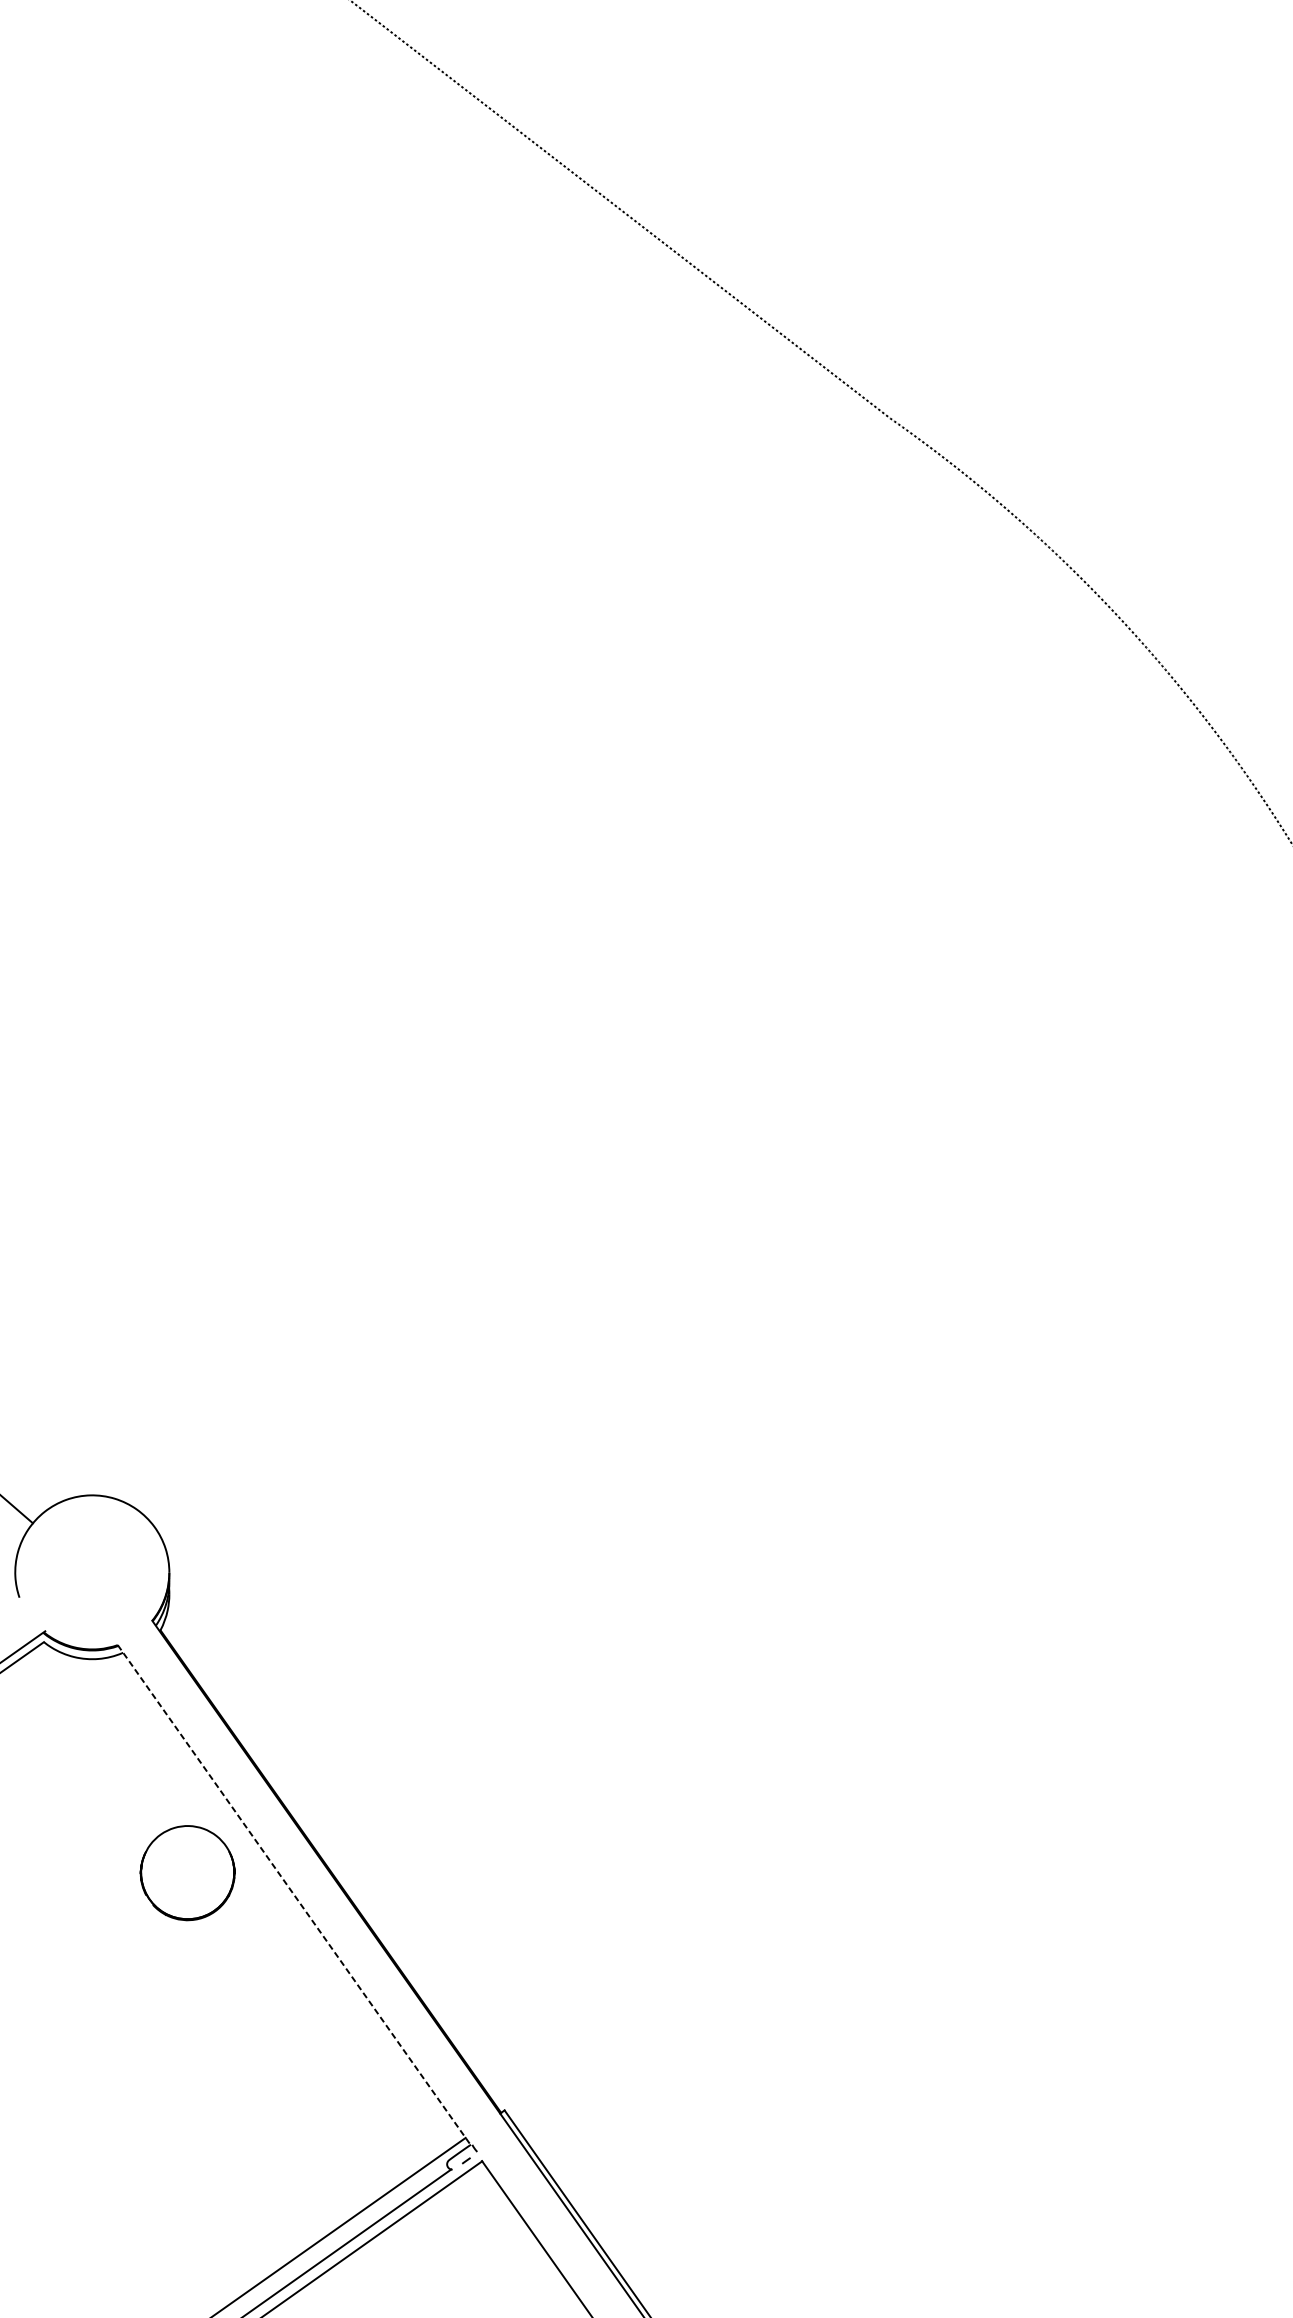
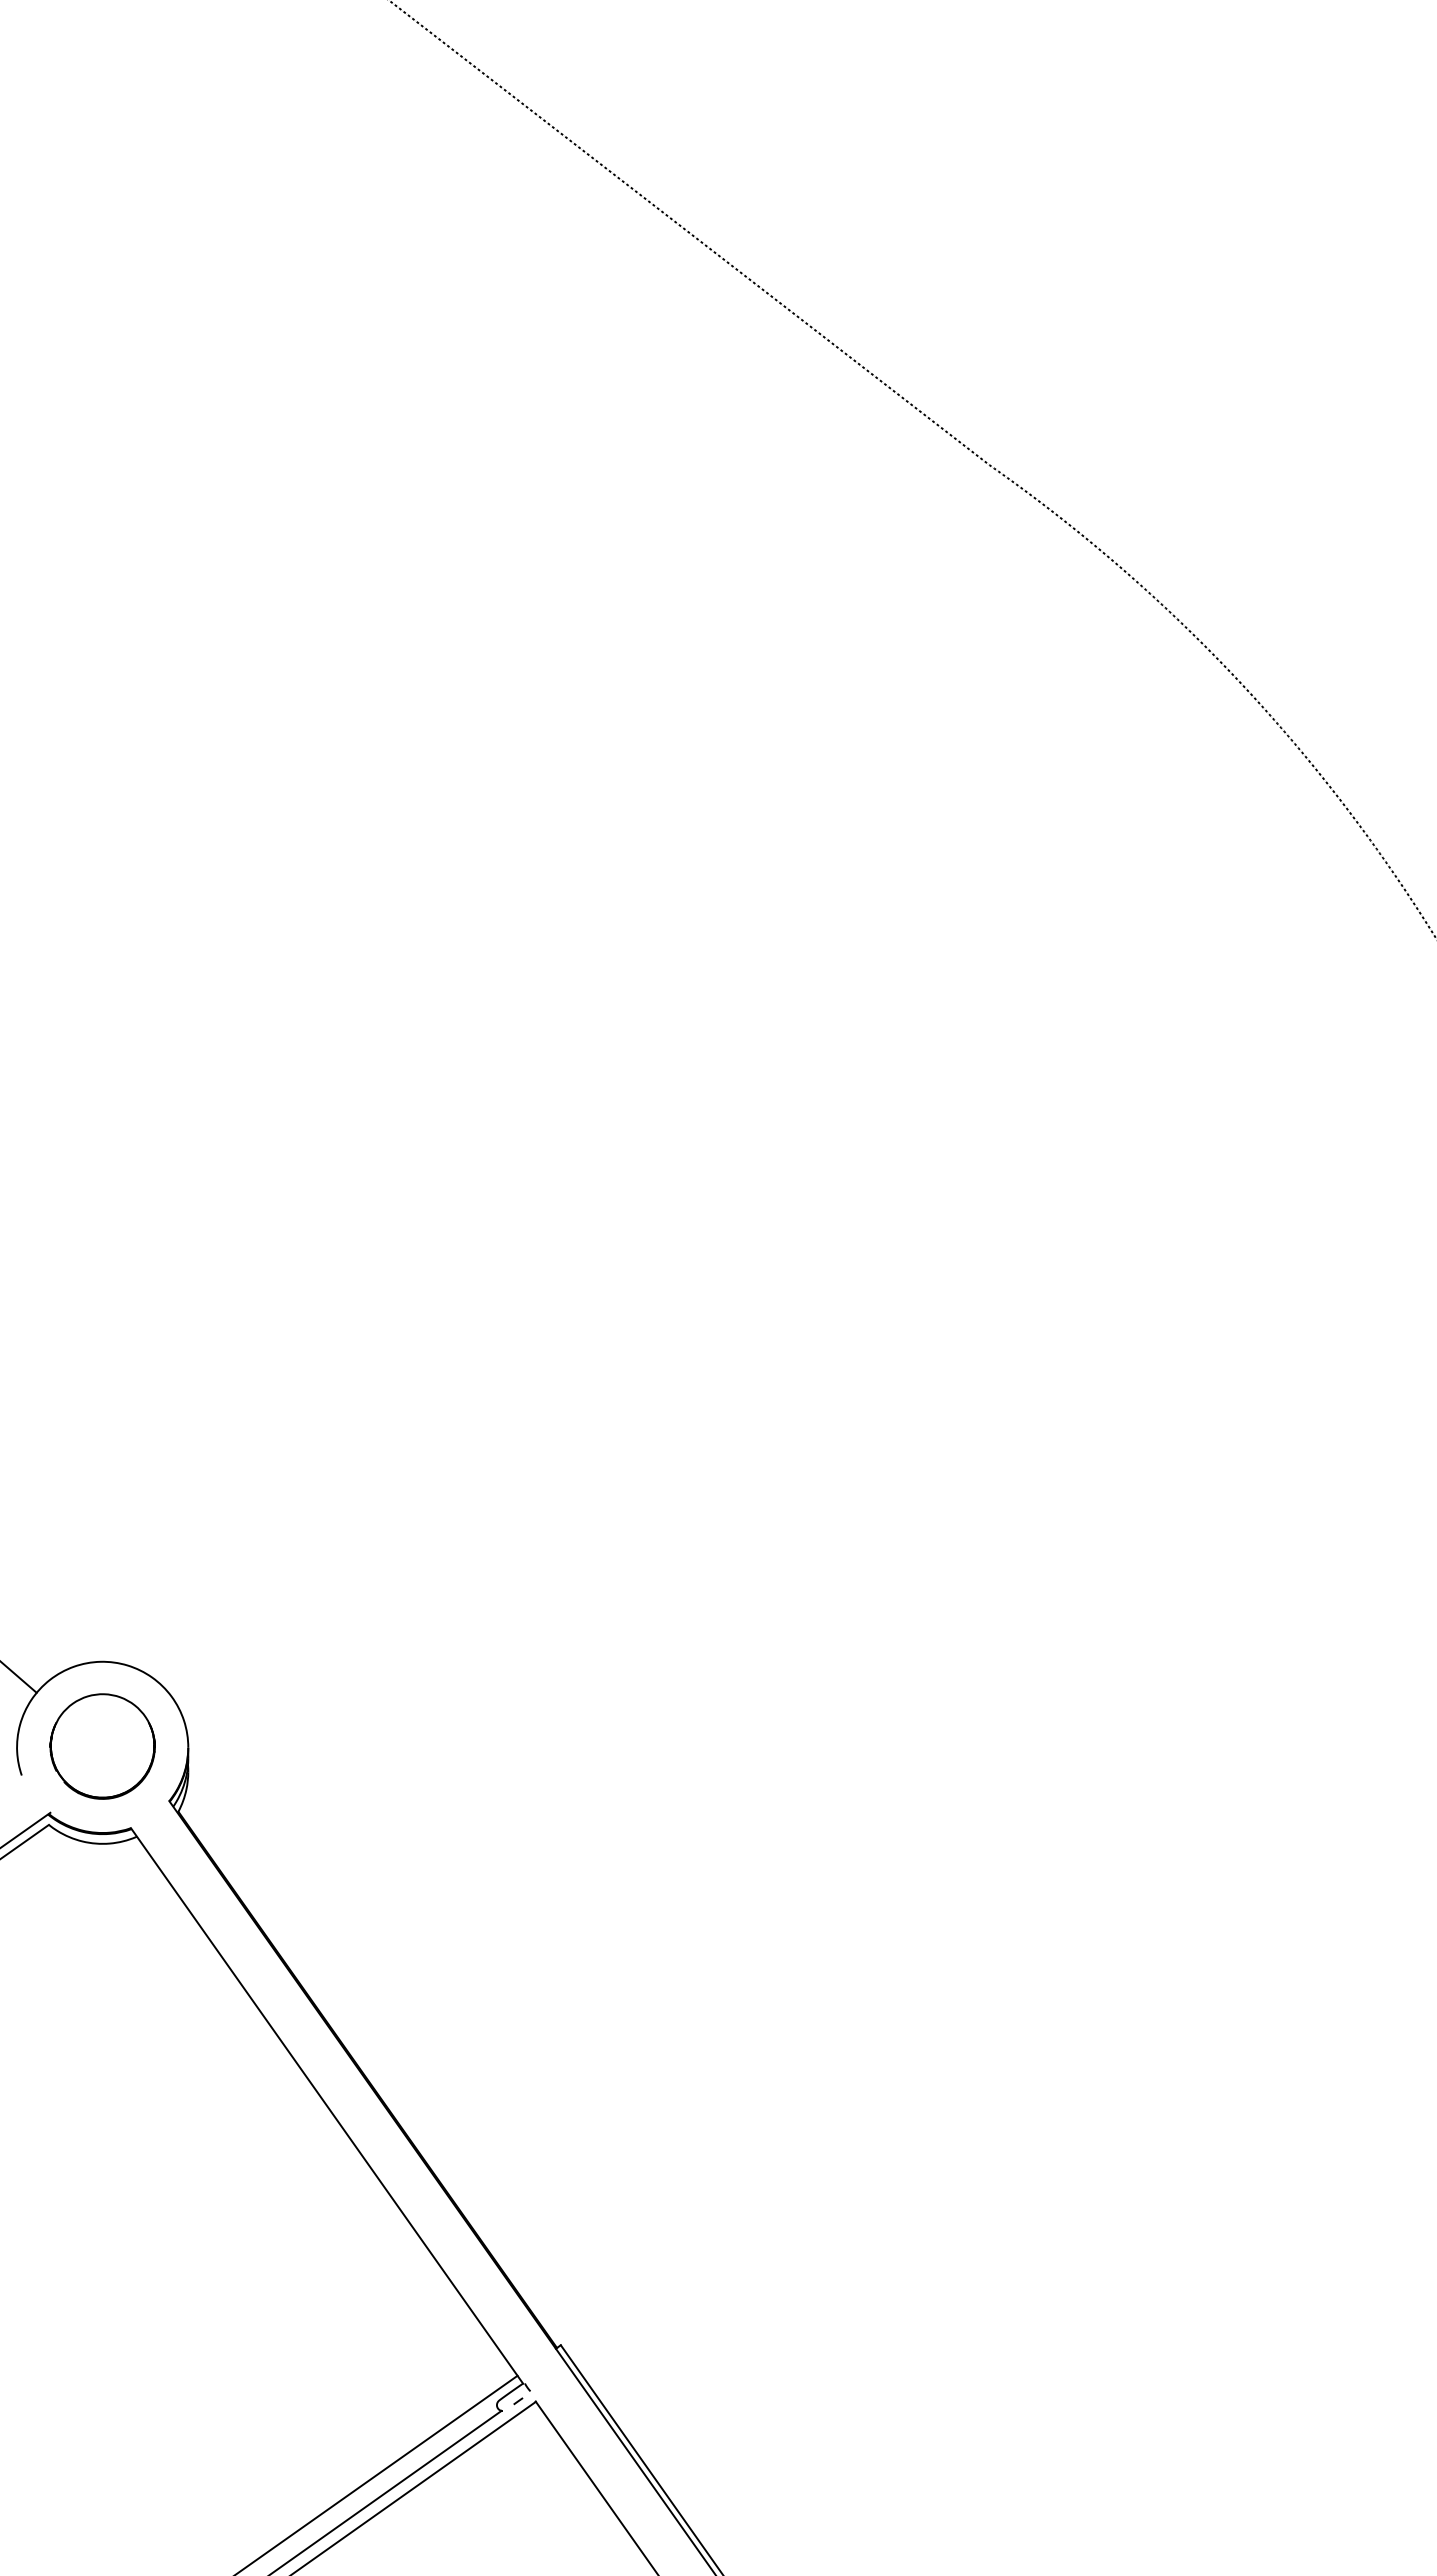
part: (187, 1873) -> (102, 1746), moved
line: (294, 1894) -> (327, 2105), dashed -> solid

